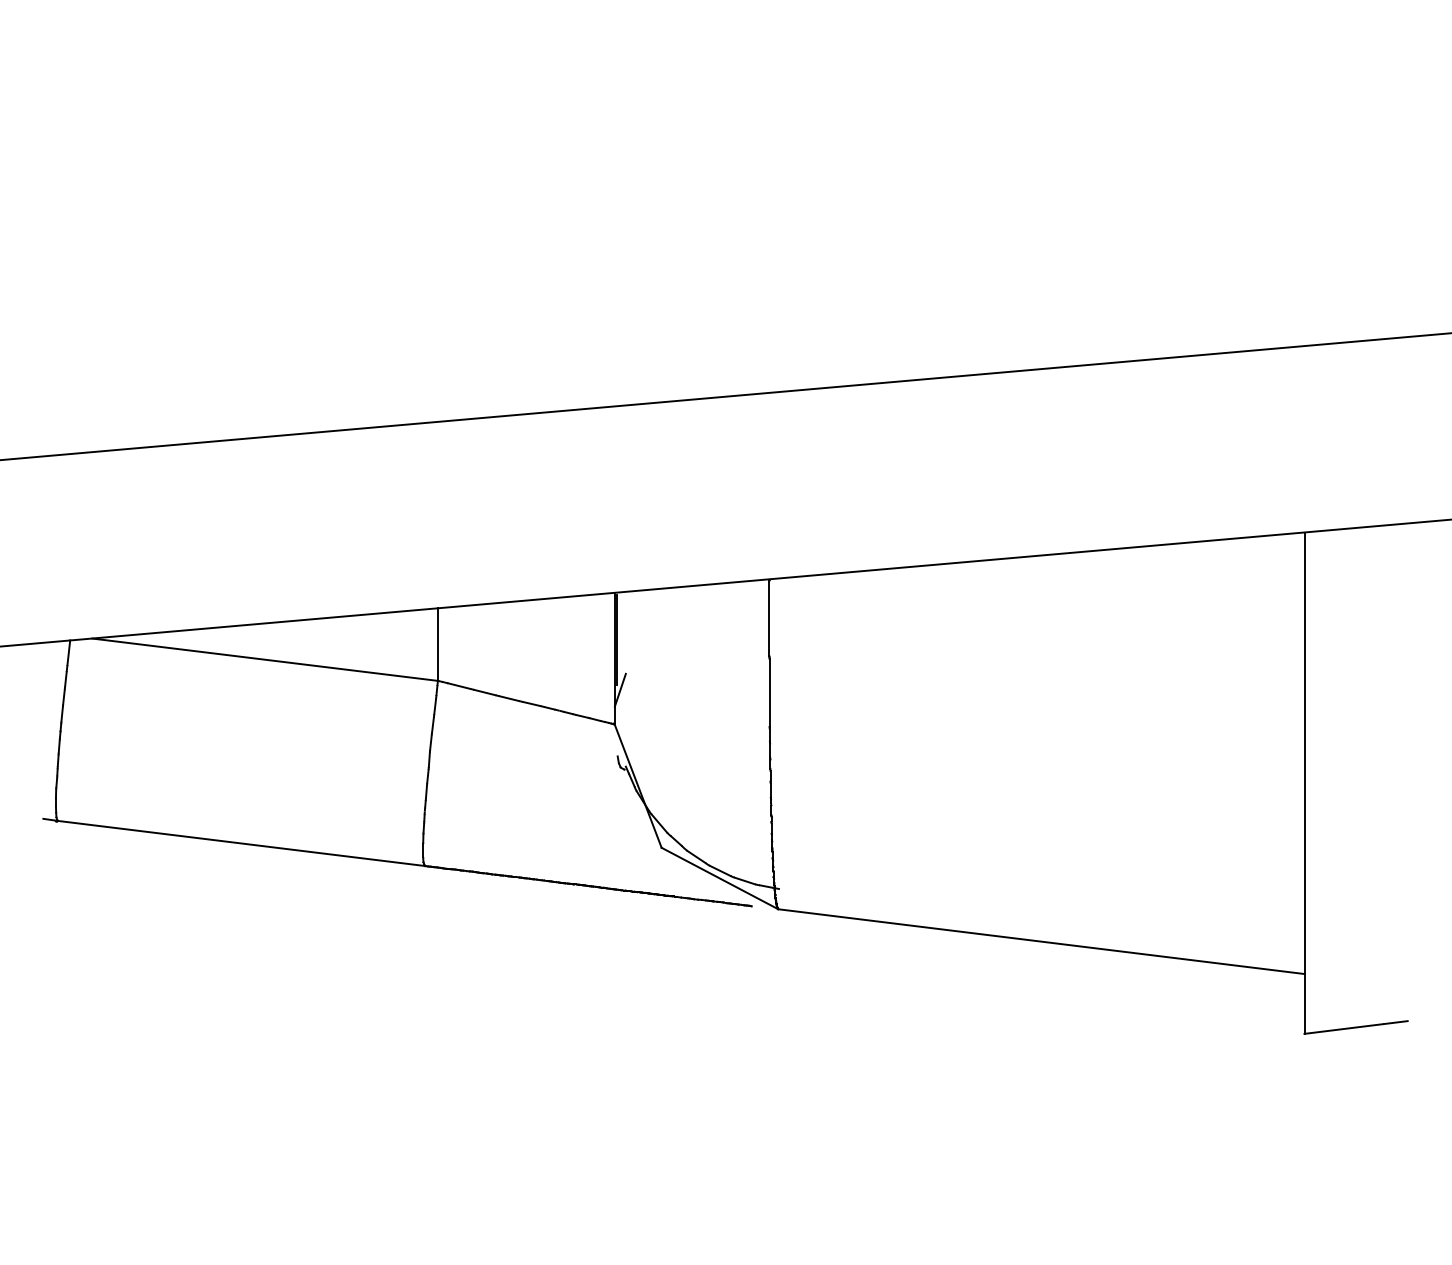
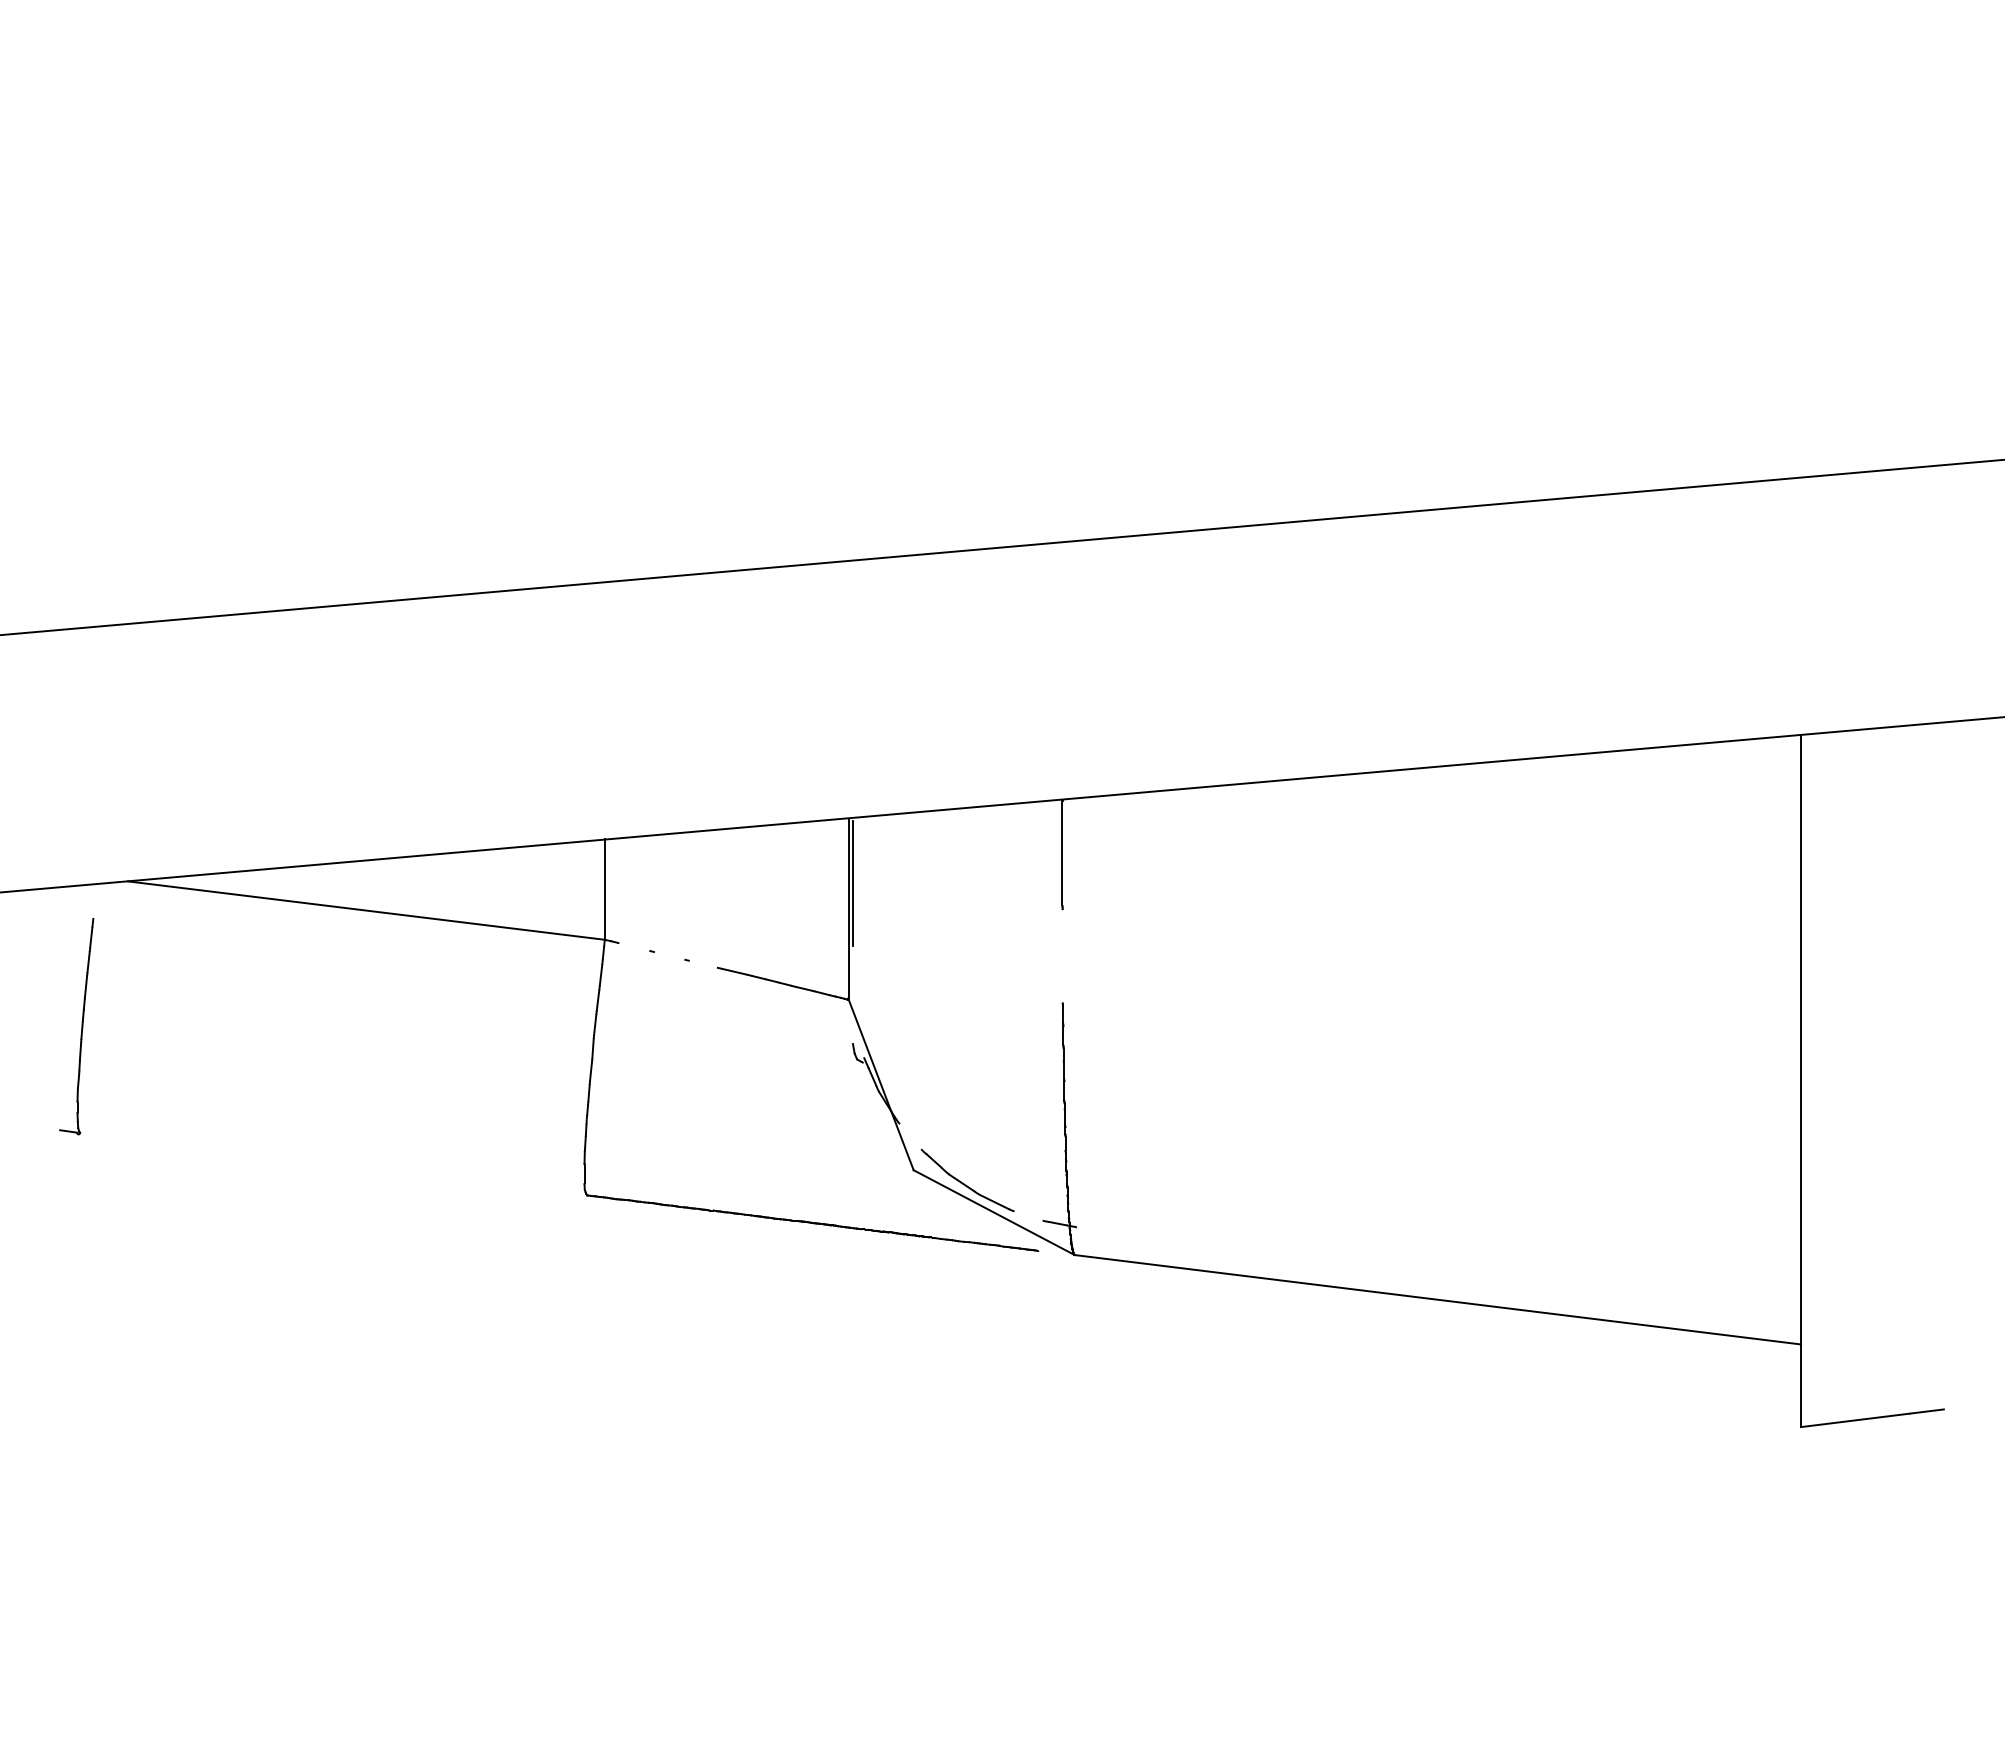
line: (68, 652) -> (95, 900), removed
line: (459, 685) -> (634, 946), removed
line: (620, 690) -> (856, 952), removed
line: (484, 692) -> (669, 955), removed
line: (769, 692) -> (1062, 955), removed
line: (508, 698) -> (702, 963), removed
line: (659, 823) -> (910, 1136), removed
line: (241, 843) -> (333, 1164), removed
line: (744, 880) -> (1028, 1215), removed

